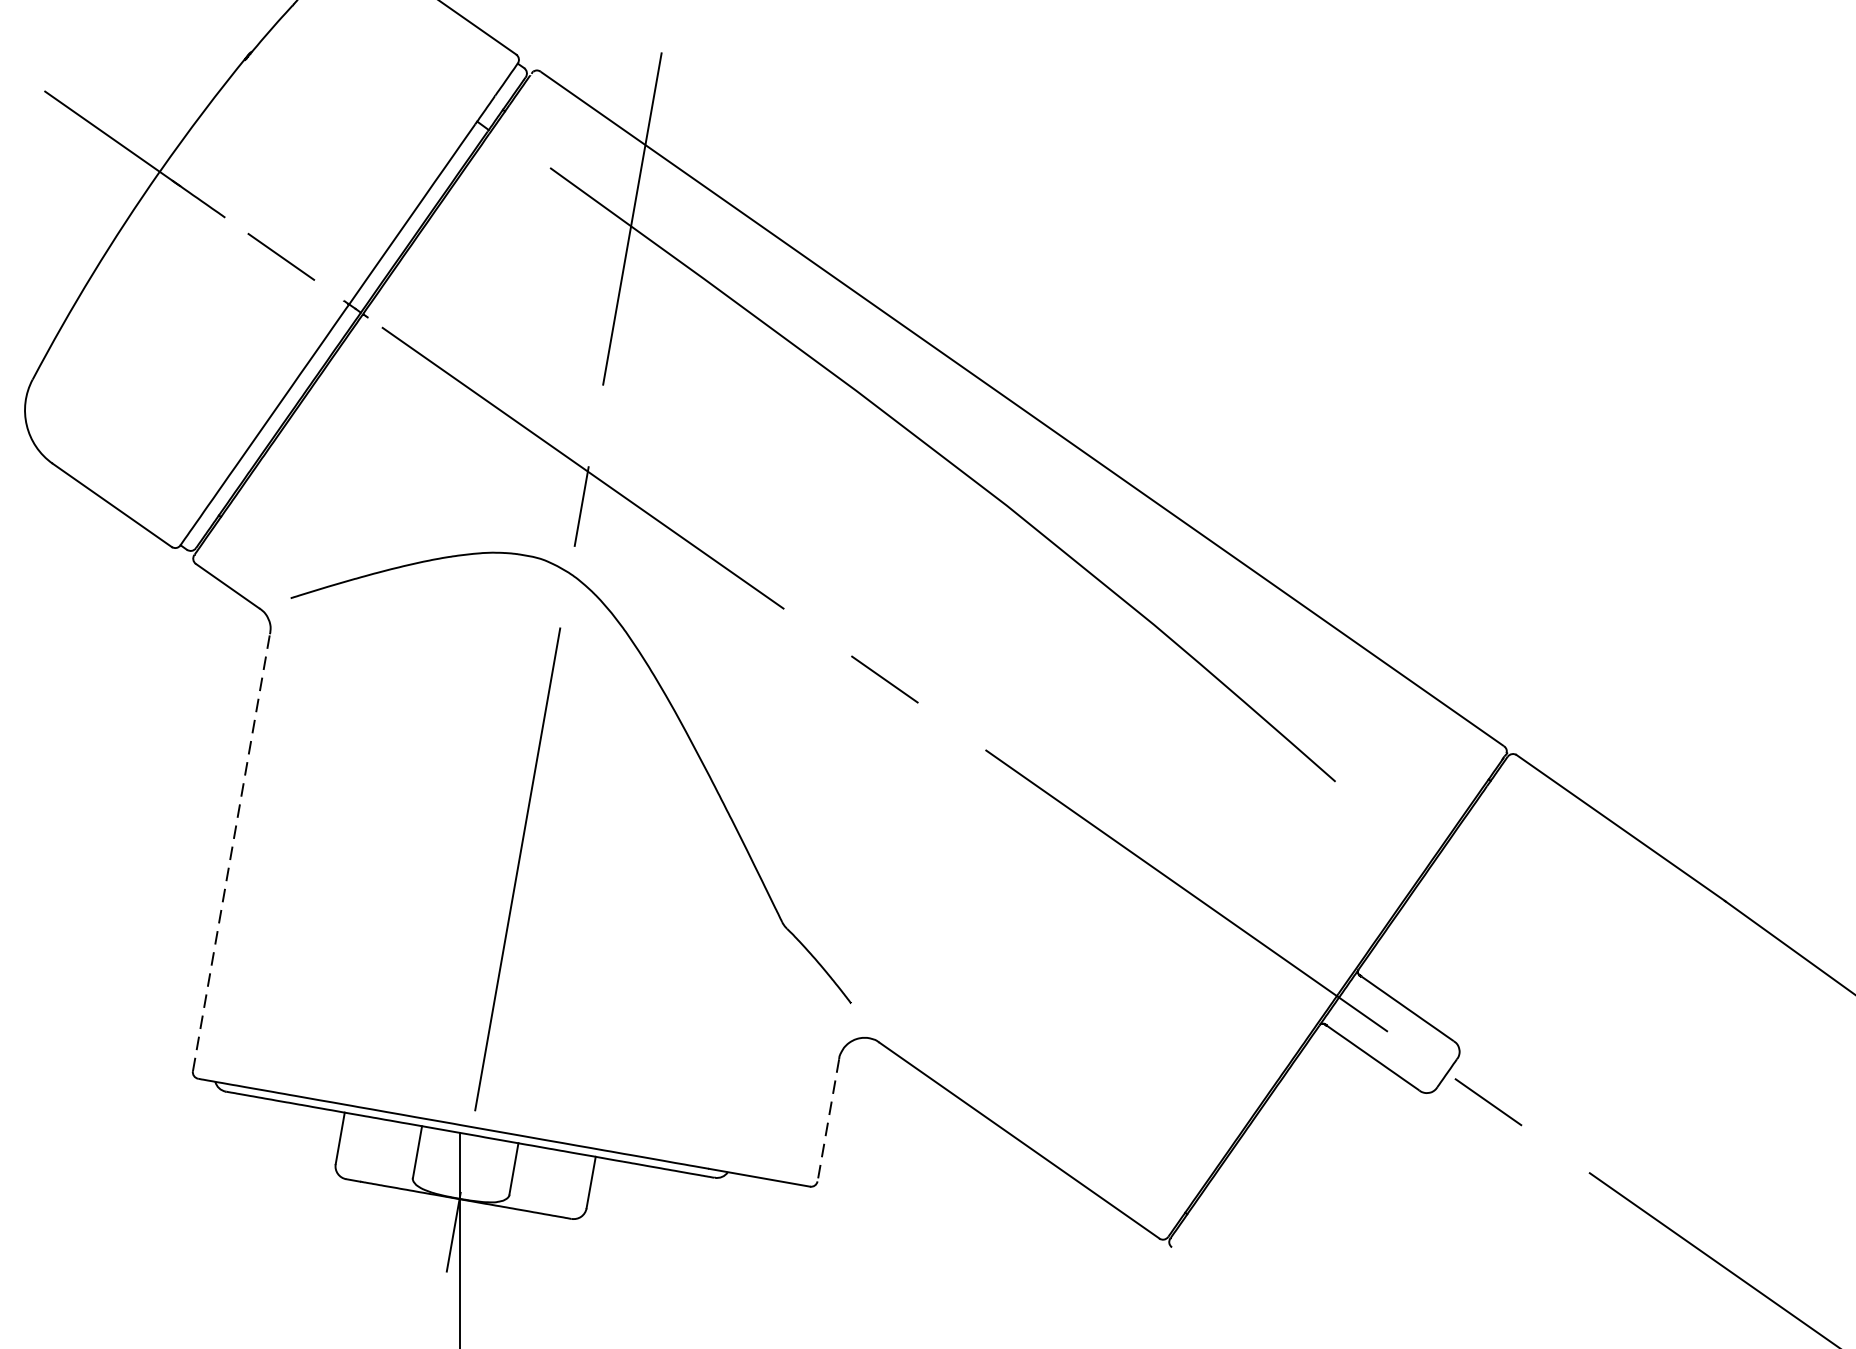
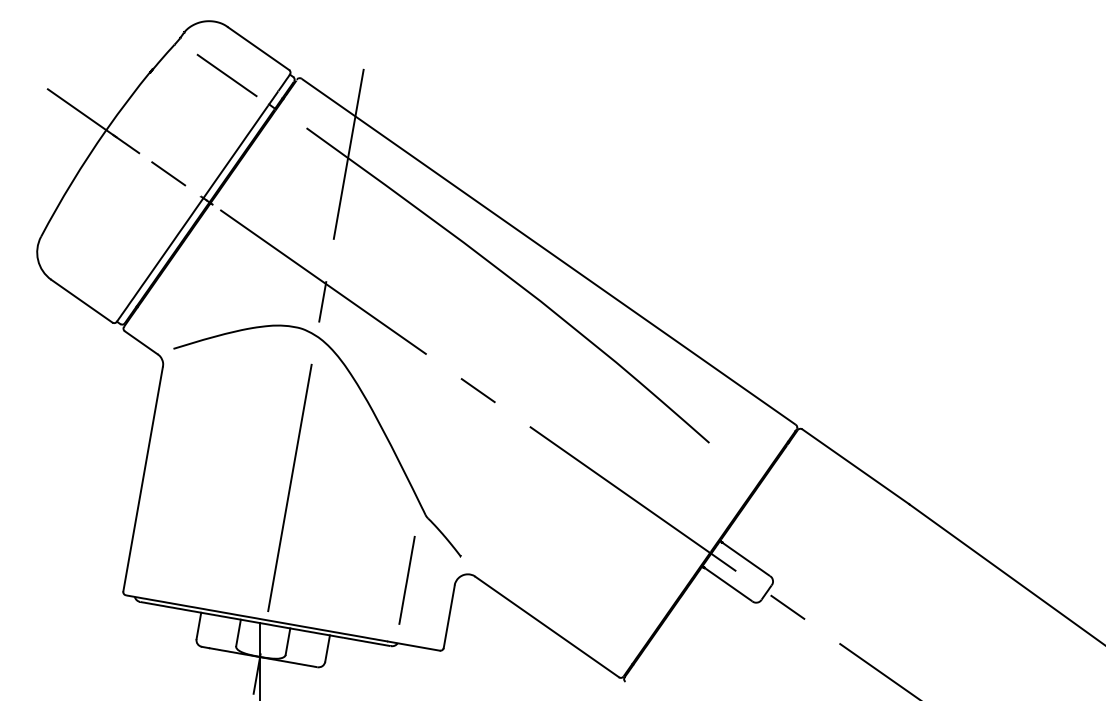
line: (394, 65) -> (226, 75), added
line: (232, 852) -> (143, 479), dashed -> solid
line: (744, 1047) -> (406, 579), added
line: (828, 1119) -> (449, 616), dashed -> solid

